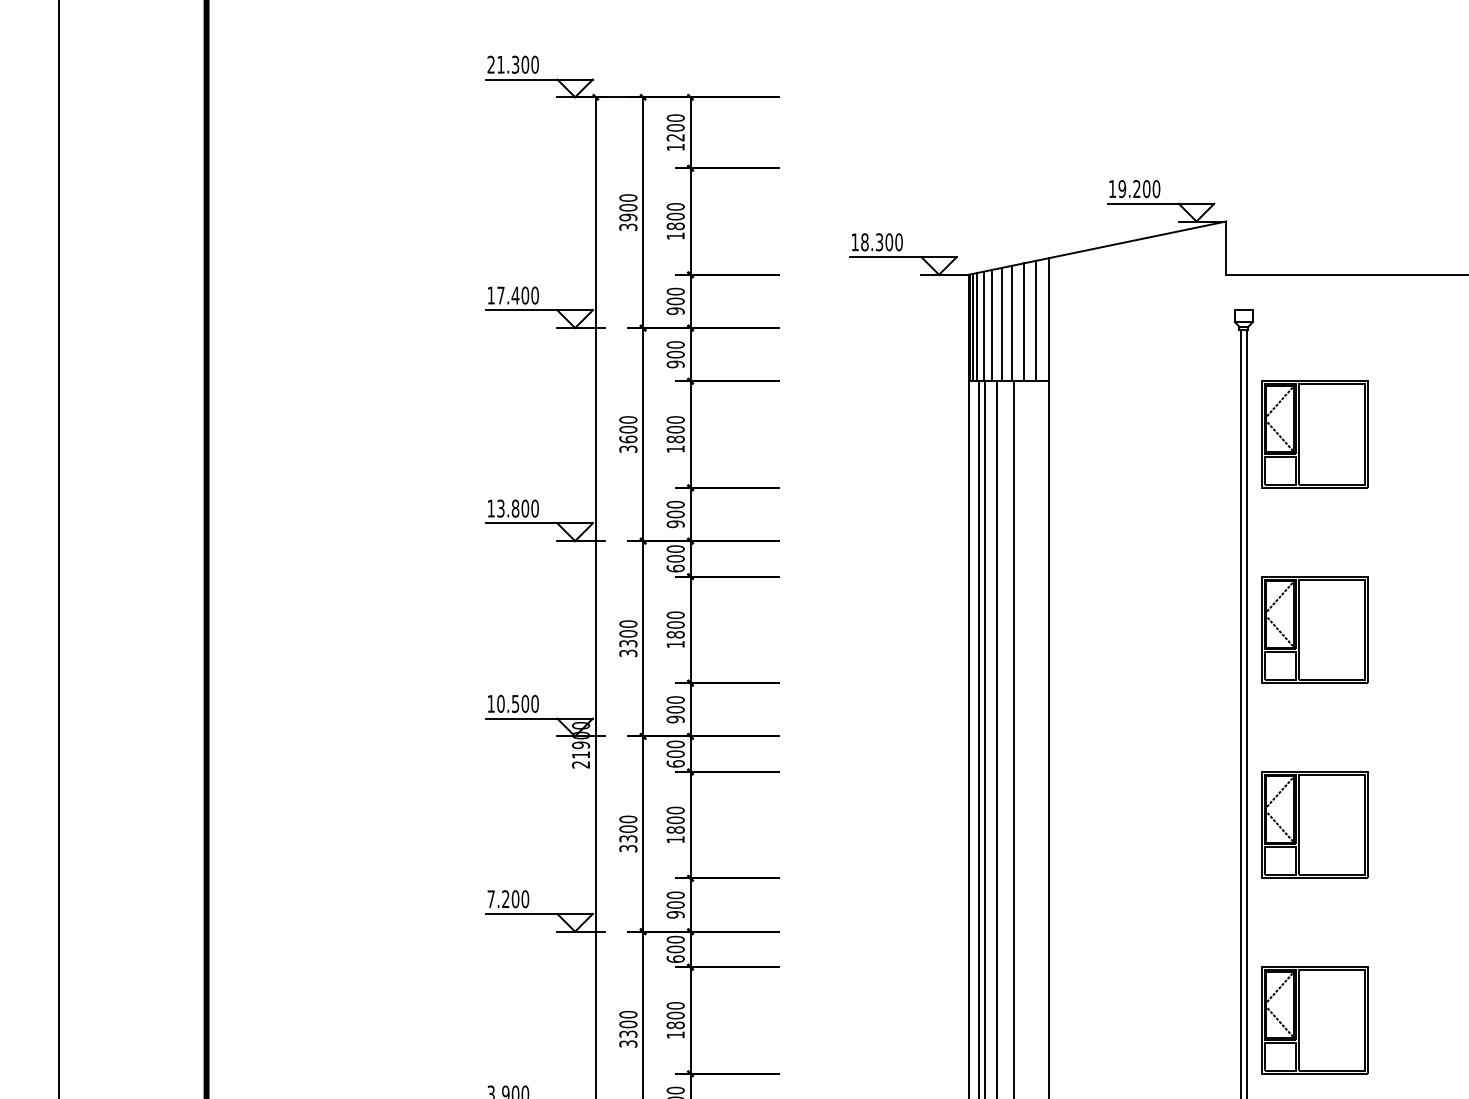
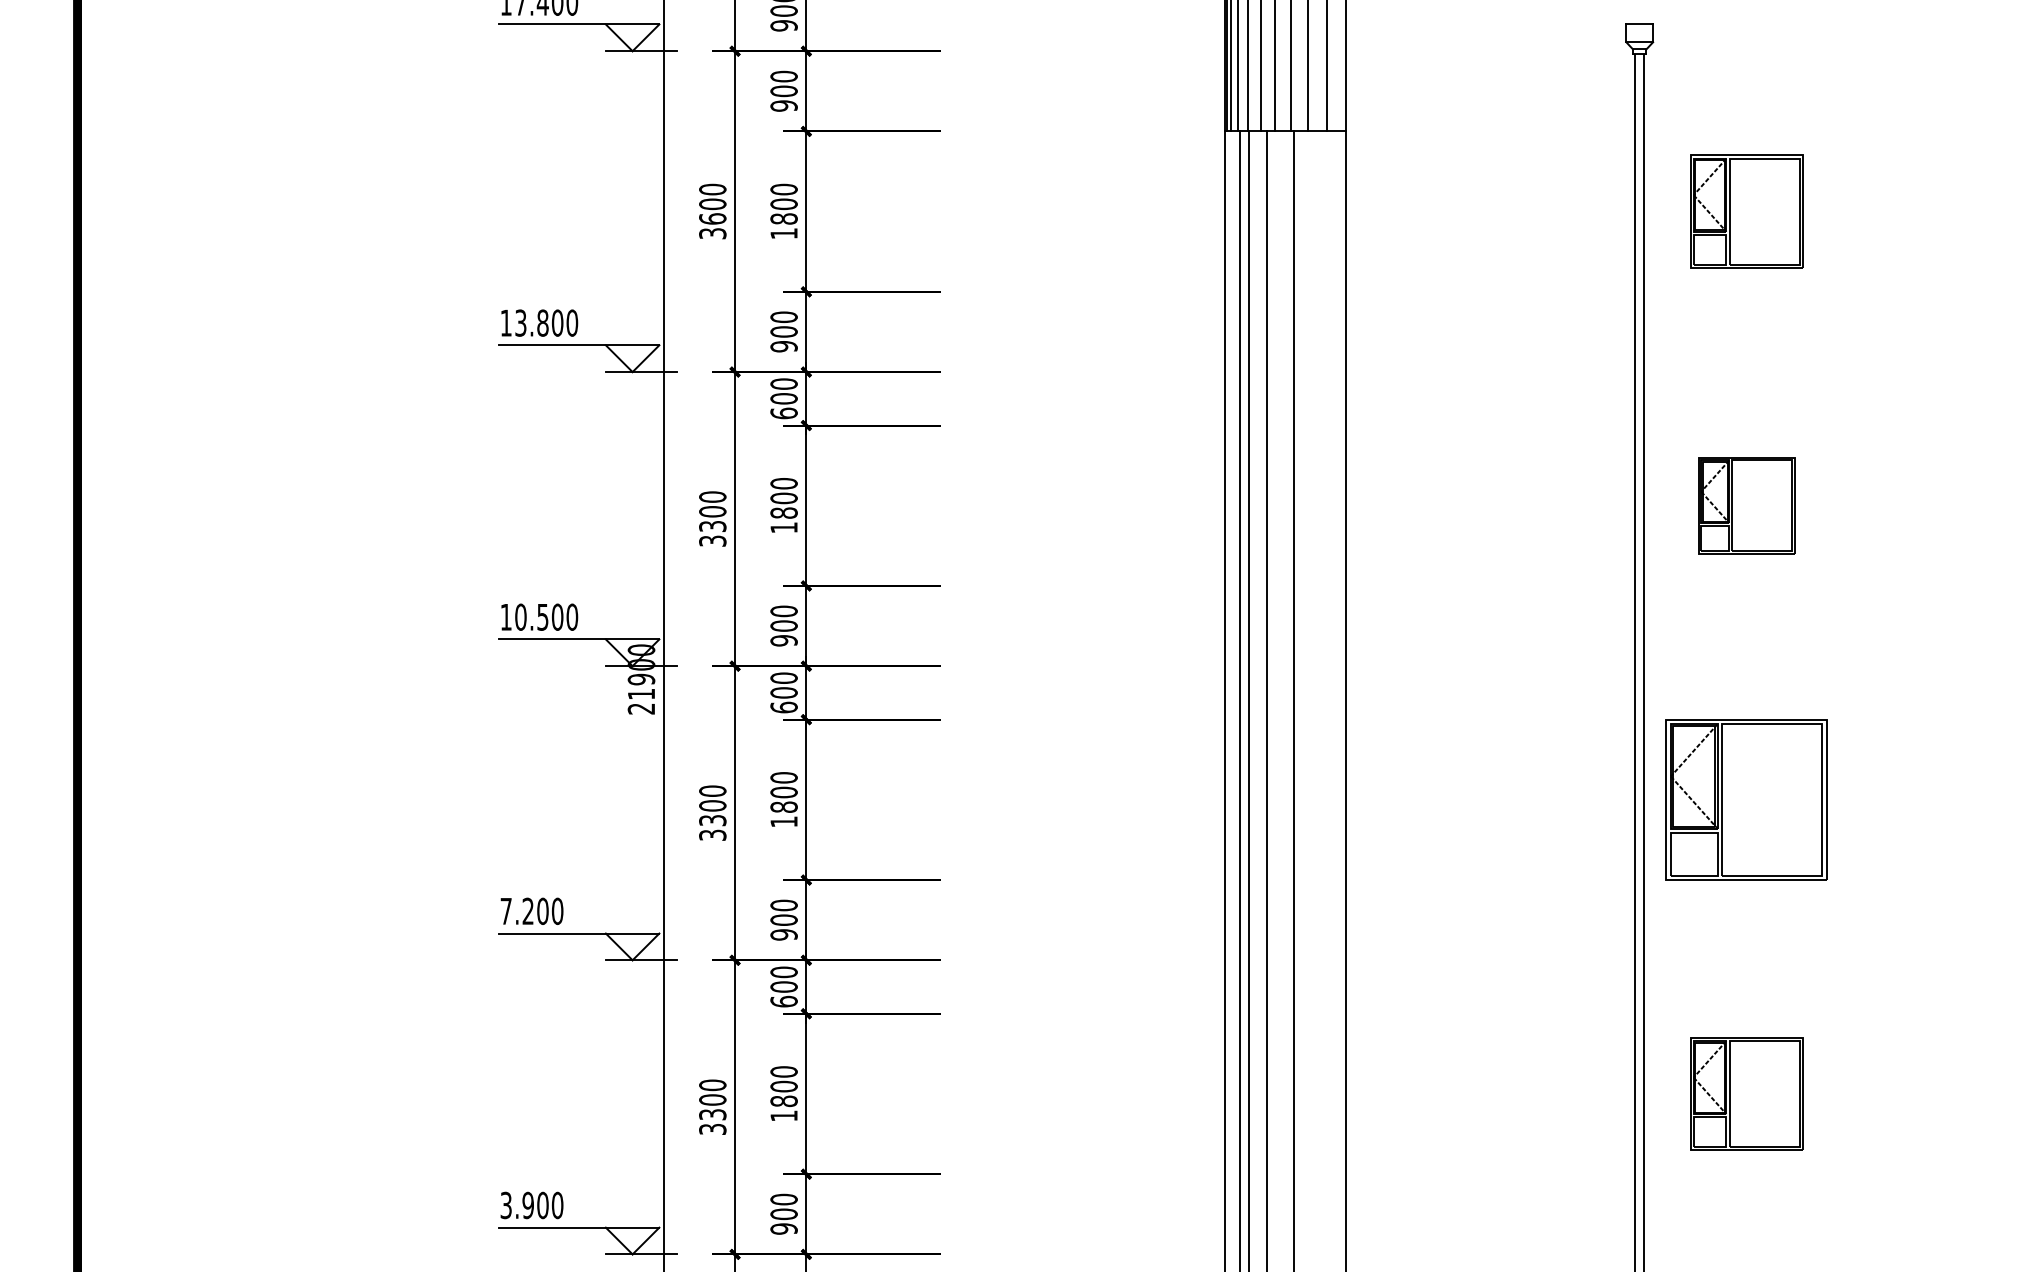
part: (1314, 434) -> (1746, 211), size x0.7
part: (1314, 629) -> (1746, 505), size x0.6
part: (1314, 1020) -> (1746, 1094), size x0.7

